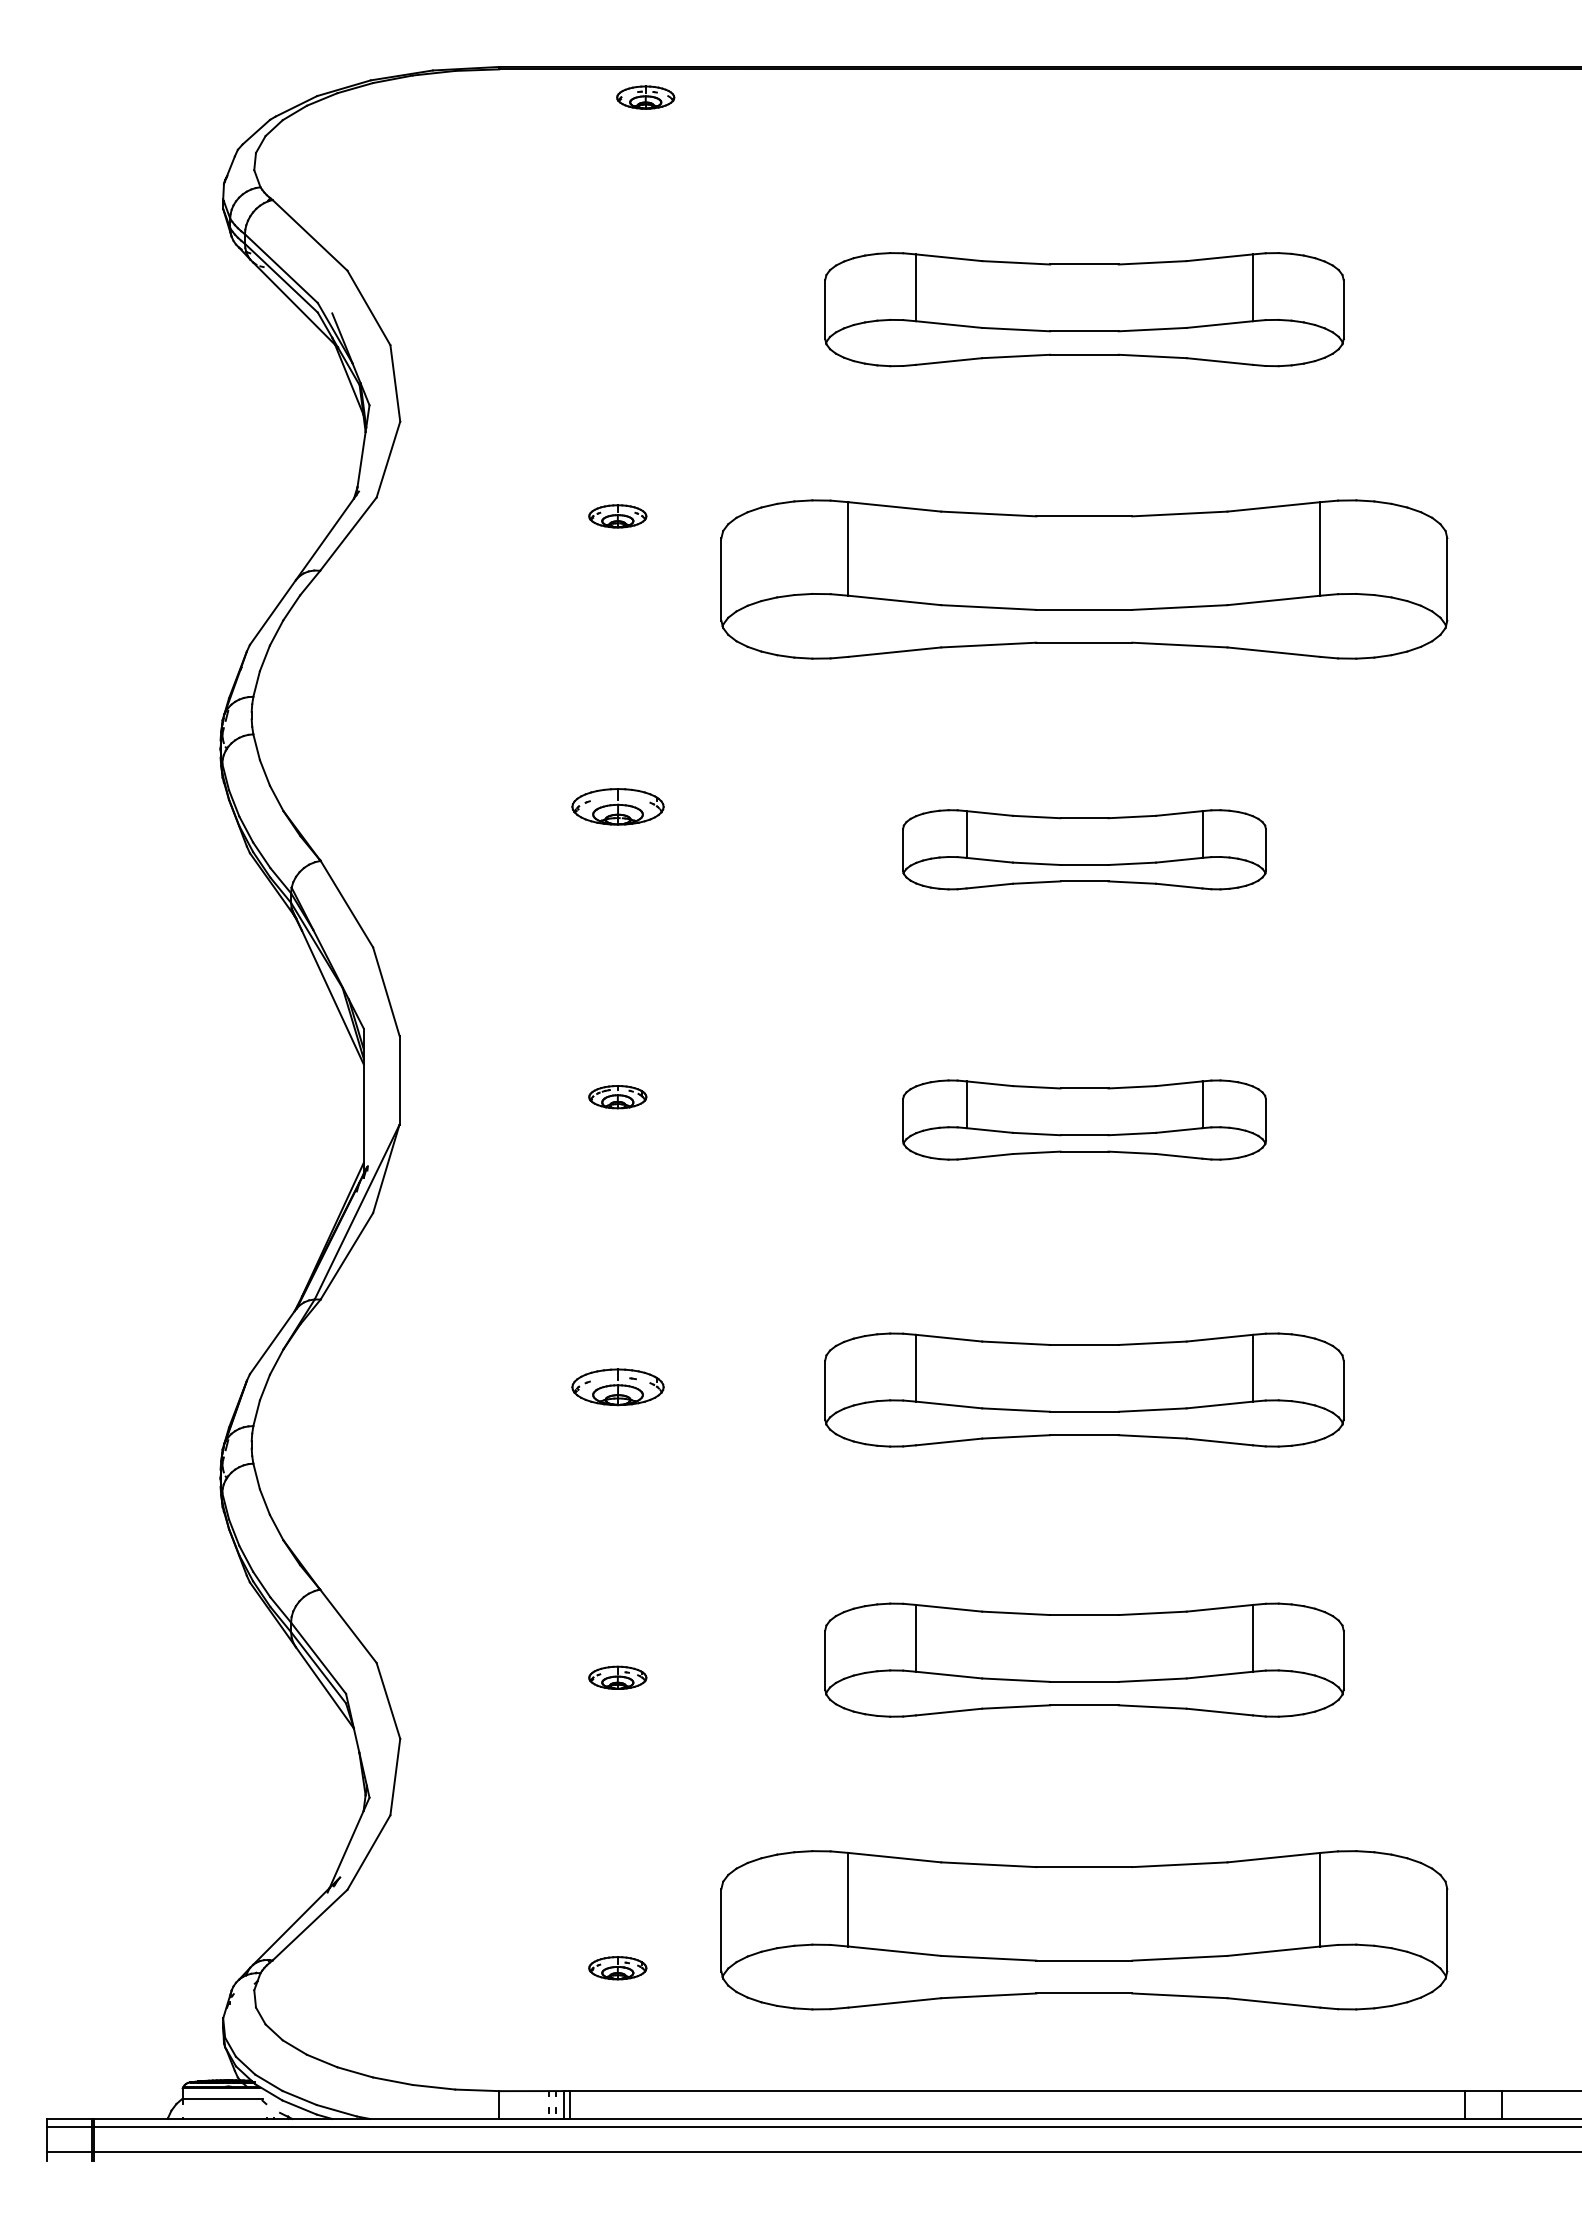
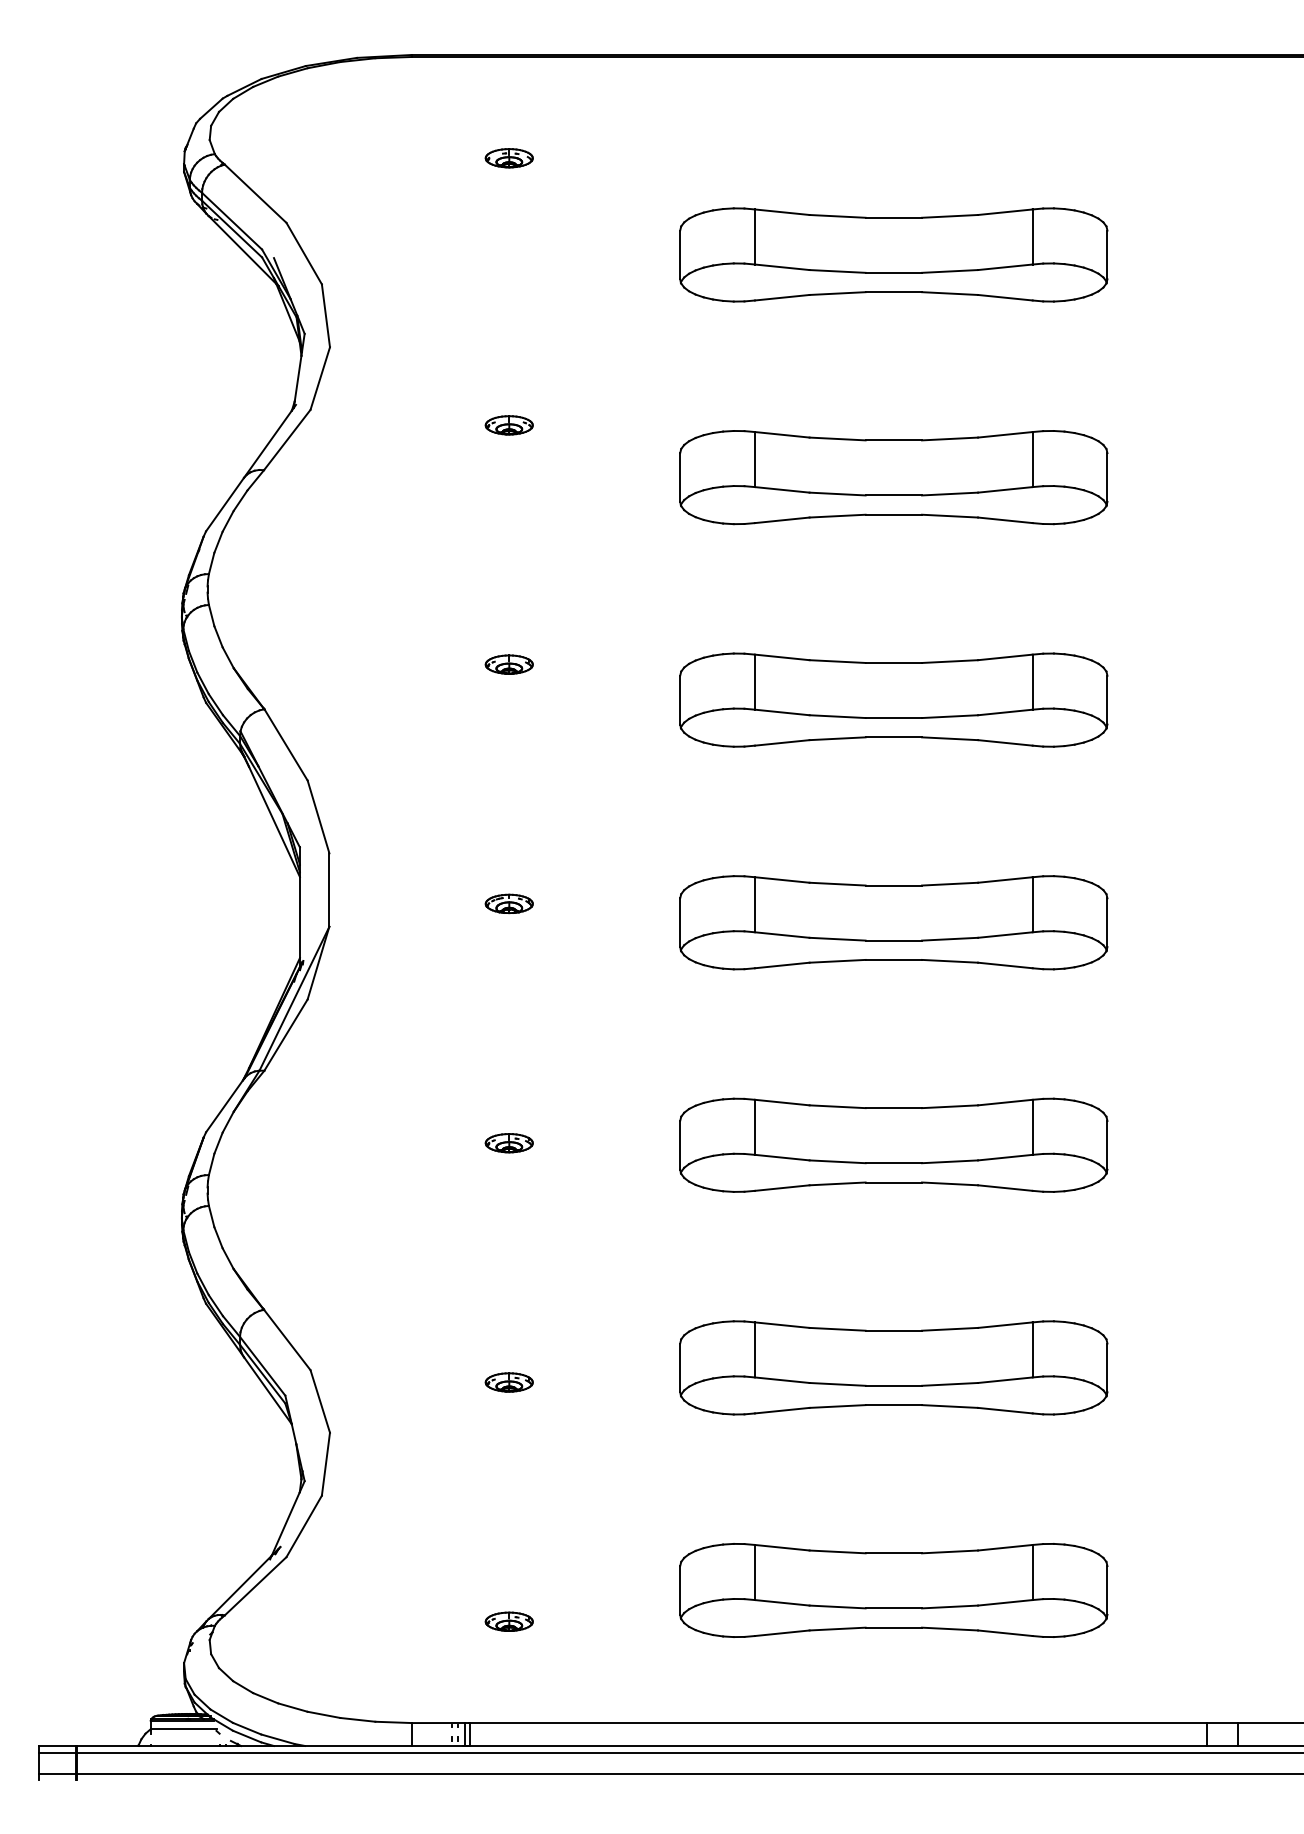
part: (644, 97) -> (508, 158), moved
part: (1084, 579) -> (893, 477), size x0.71
part: (616, 806) -> (508, 664), size x0.62
part: (1084, 849) -> (893, 699), size x1.43
part: (1084, 1119) -> (893, 922), size x1.43
part: (616, 1387) -> (508, 1143), size x0.62
part: (1084, 1930) -> (893, 1590), size x0.71

